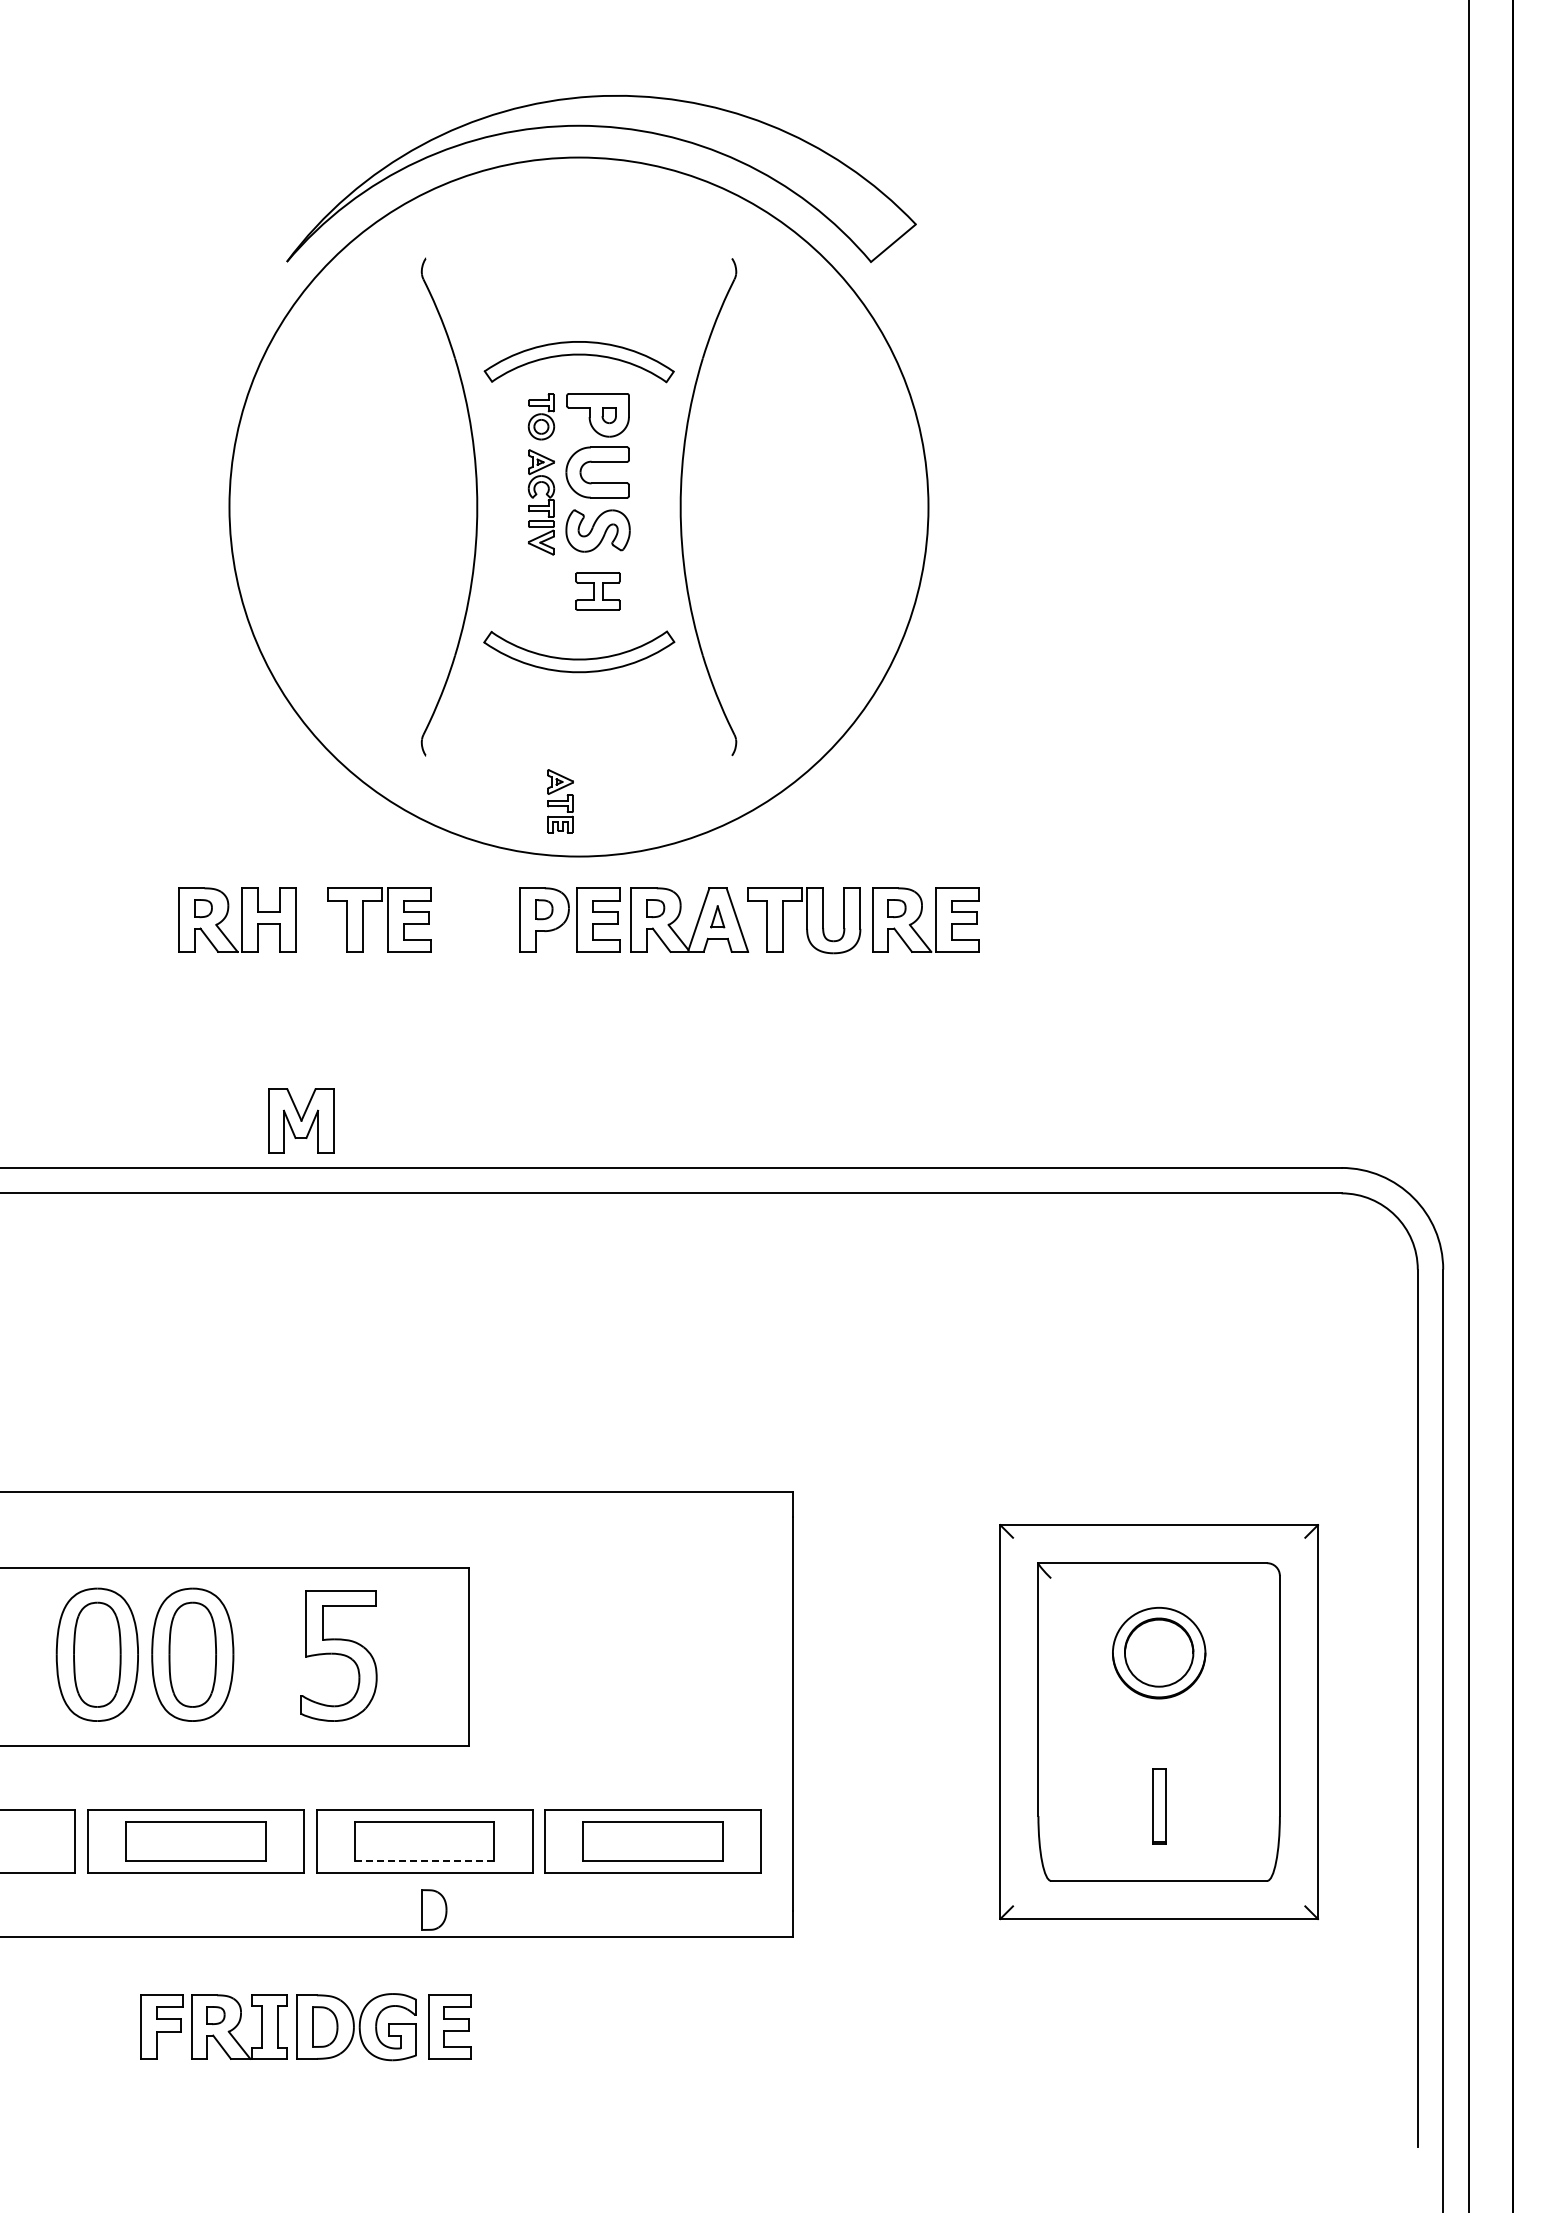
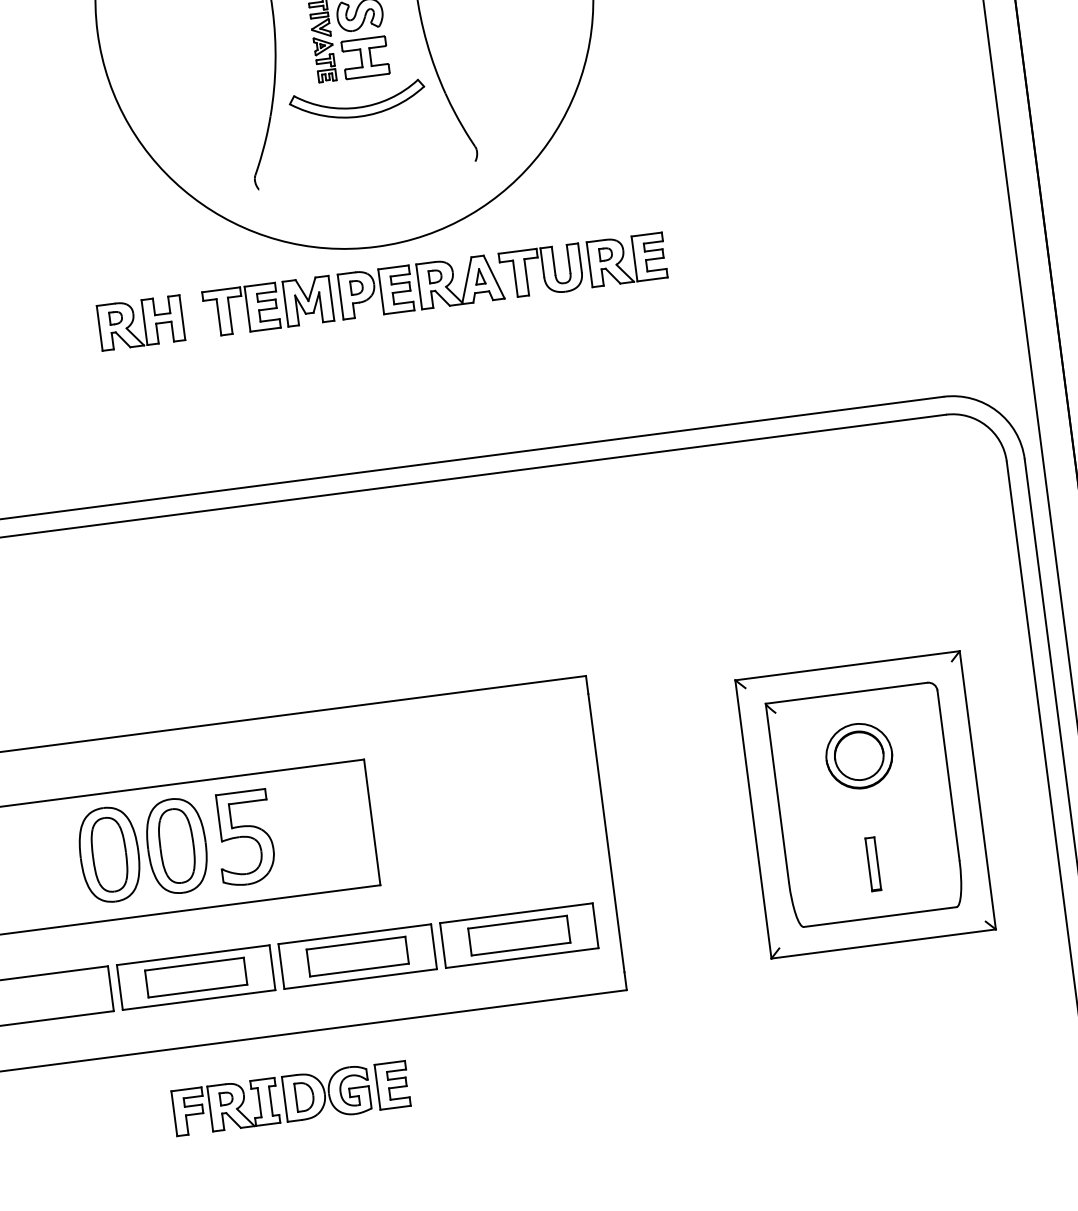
part: (597, 591) -> (365, 57), size x1.43
part: (560, 801) -> (325, 59), moved
part: (301, 1120) -> (308, 300), moved
part: (338, 1655) -> (244, 837), moved
line: (424, 1860) -> (359, 970), dashed -> solid
part: (434, 1909) -> (371, 1003), removed

